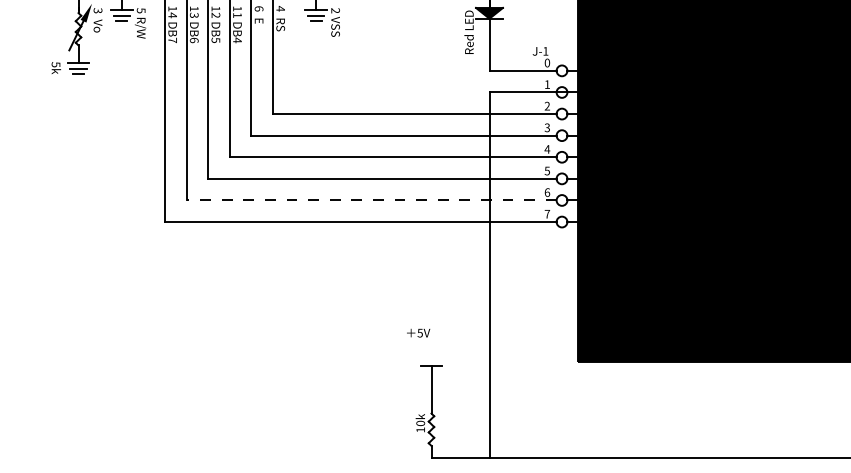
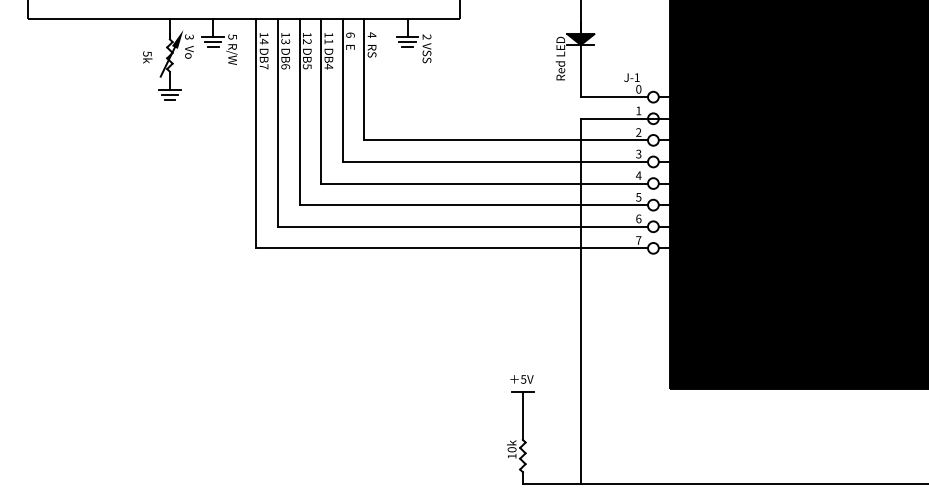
text: (56, 68) -> (147, 57), moved
line: (371, 200) -> (462, 226), dashed -> solid
text: (418, 333) -> (521, 379), moved

